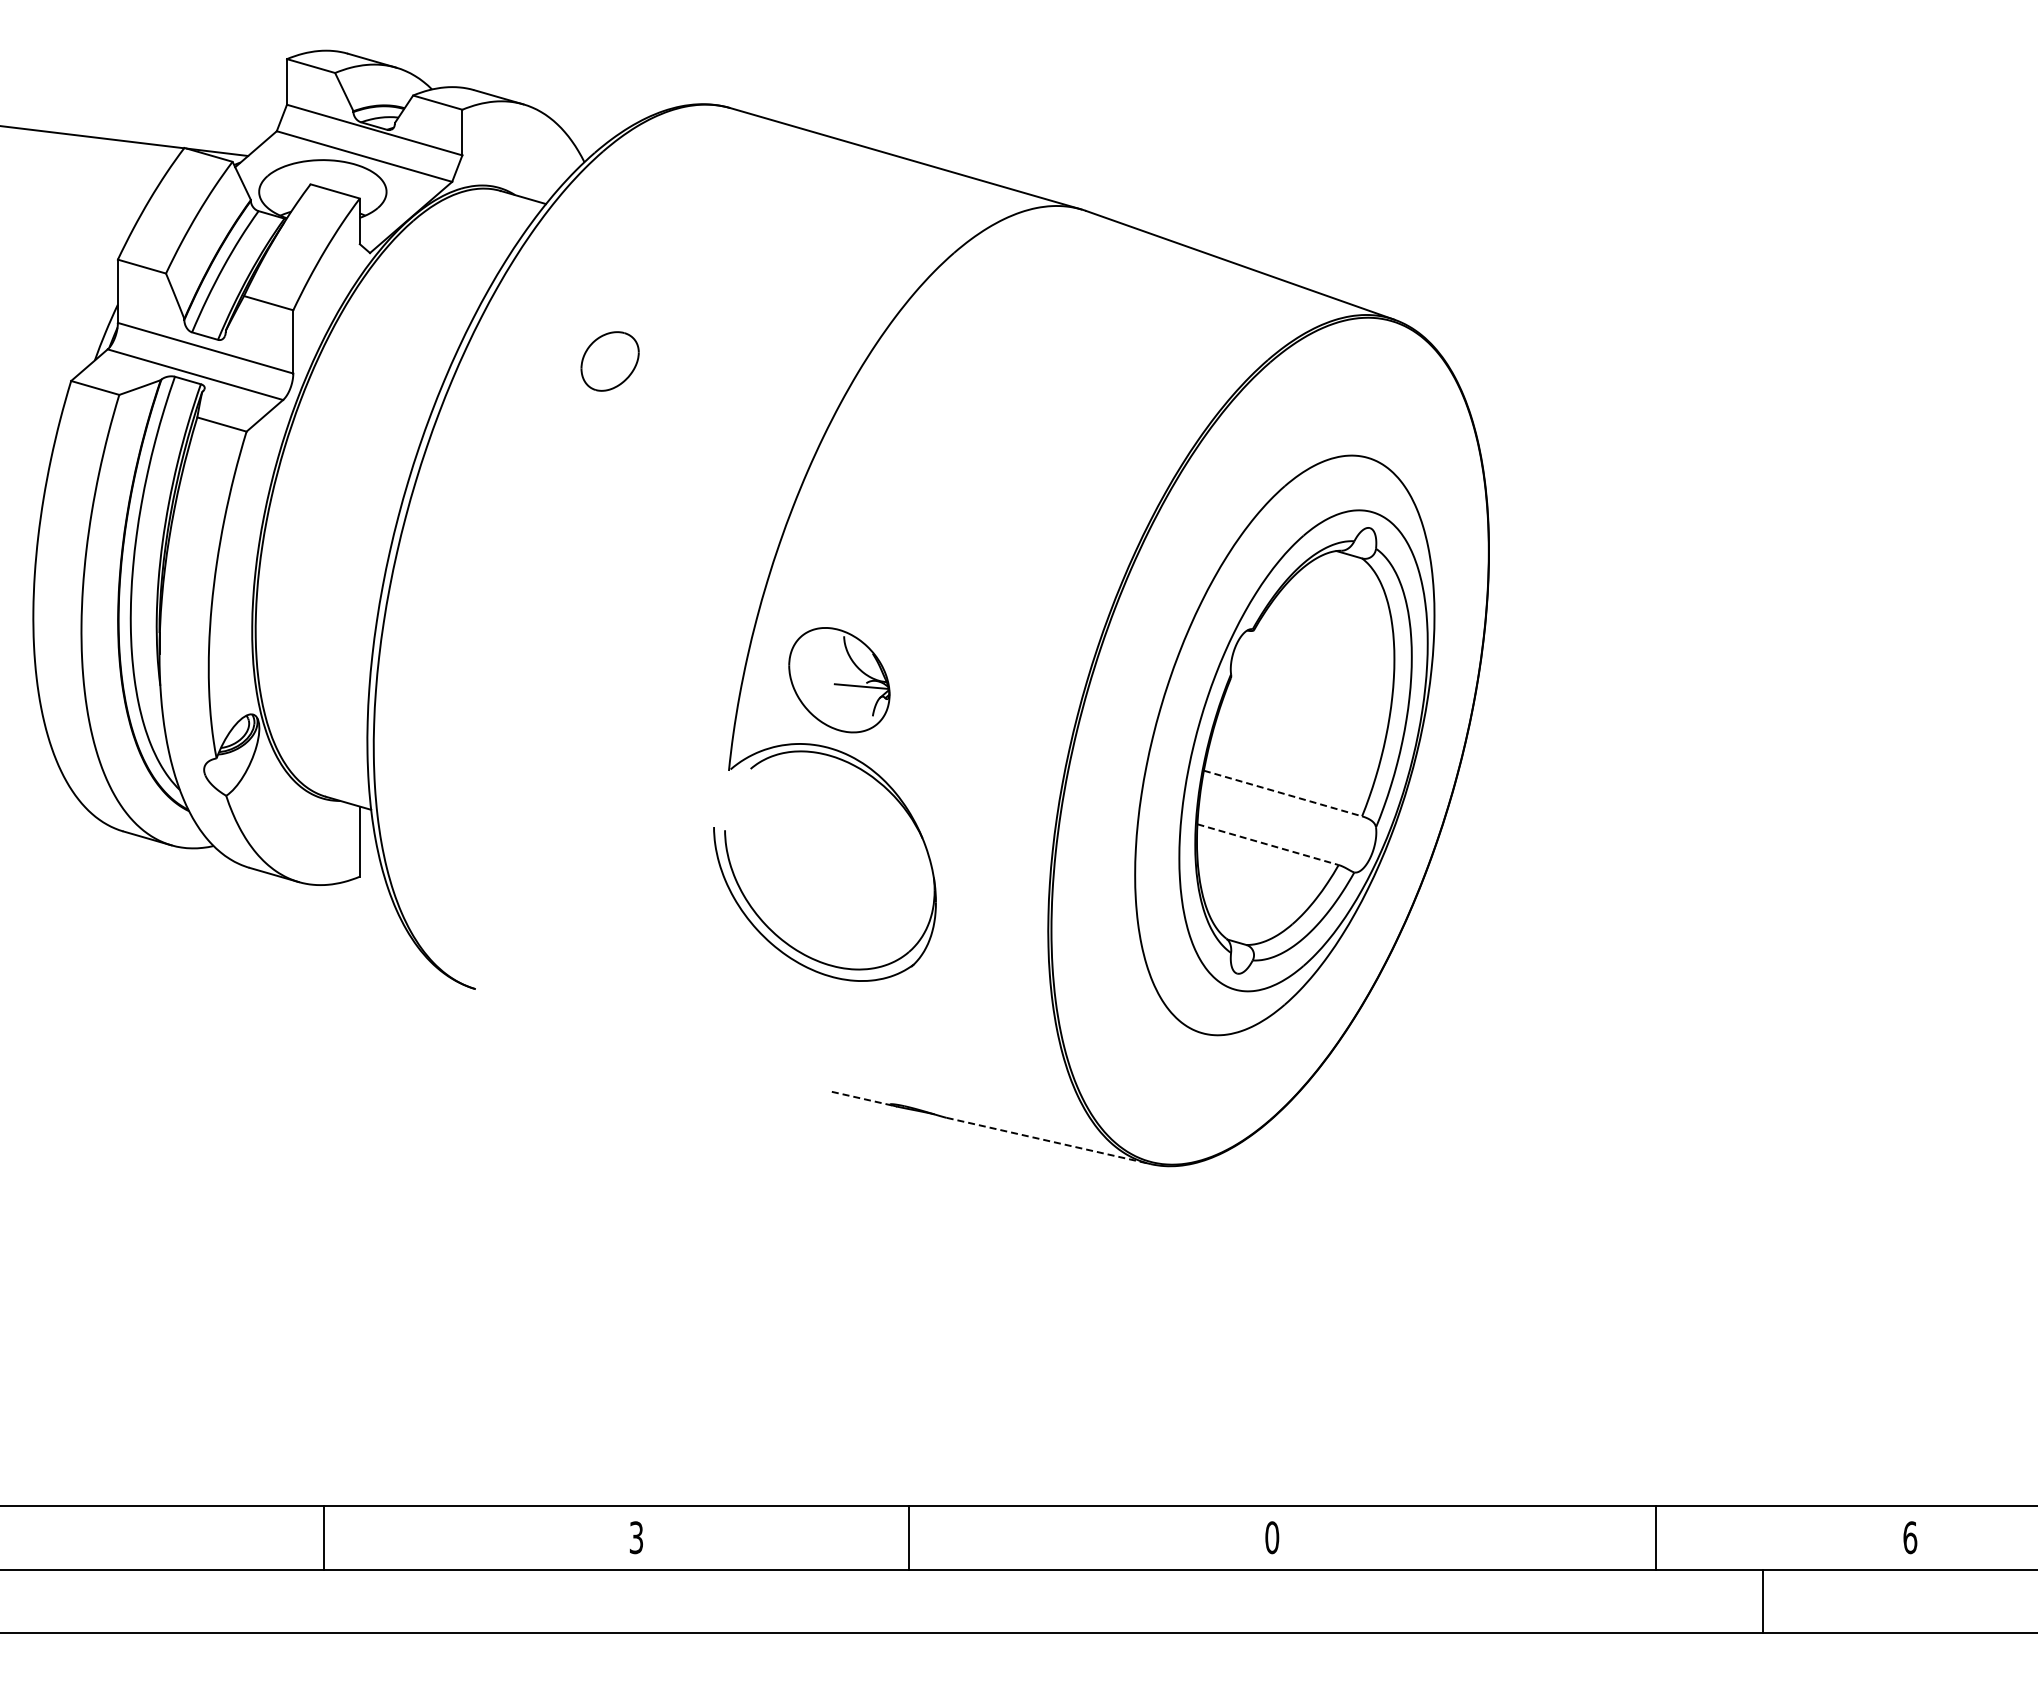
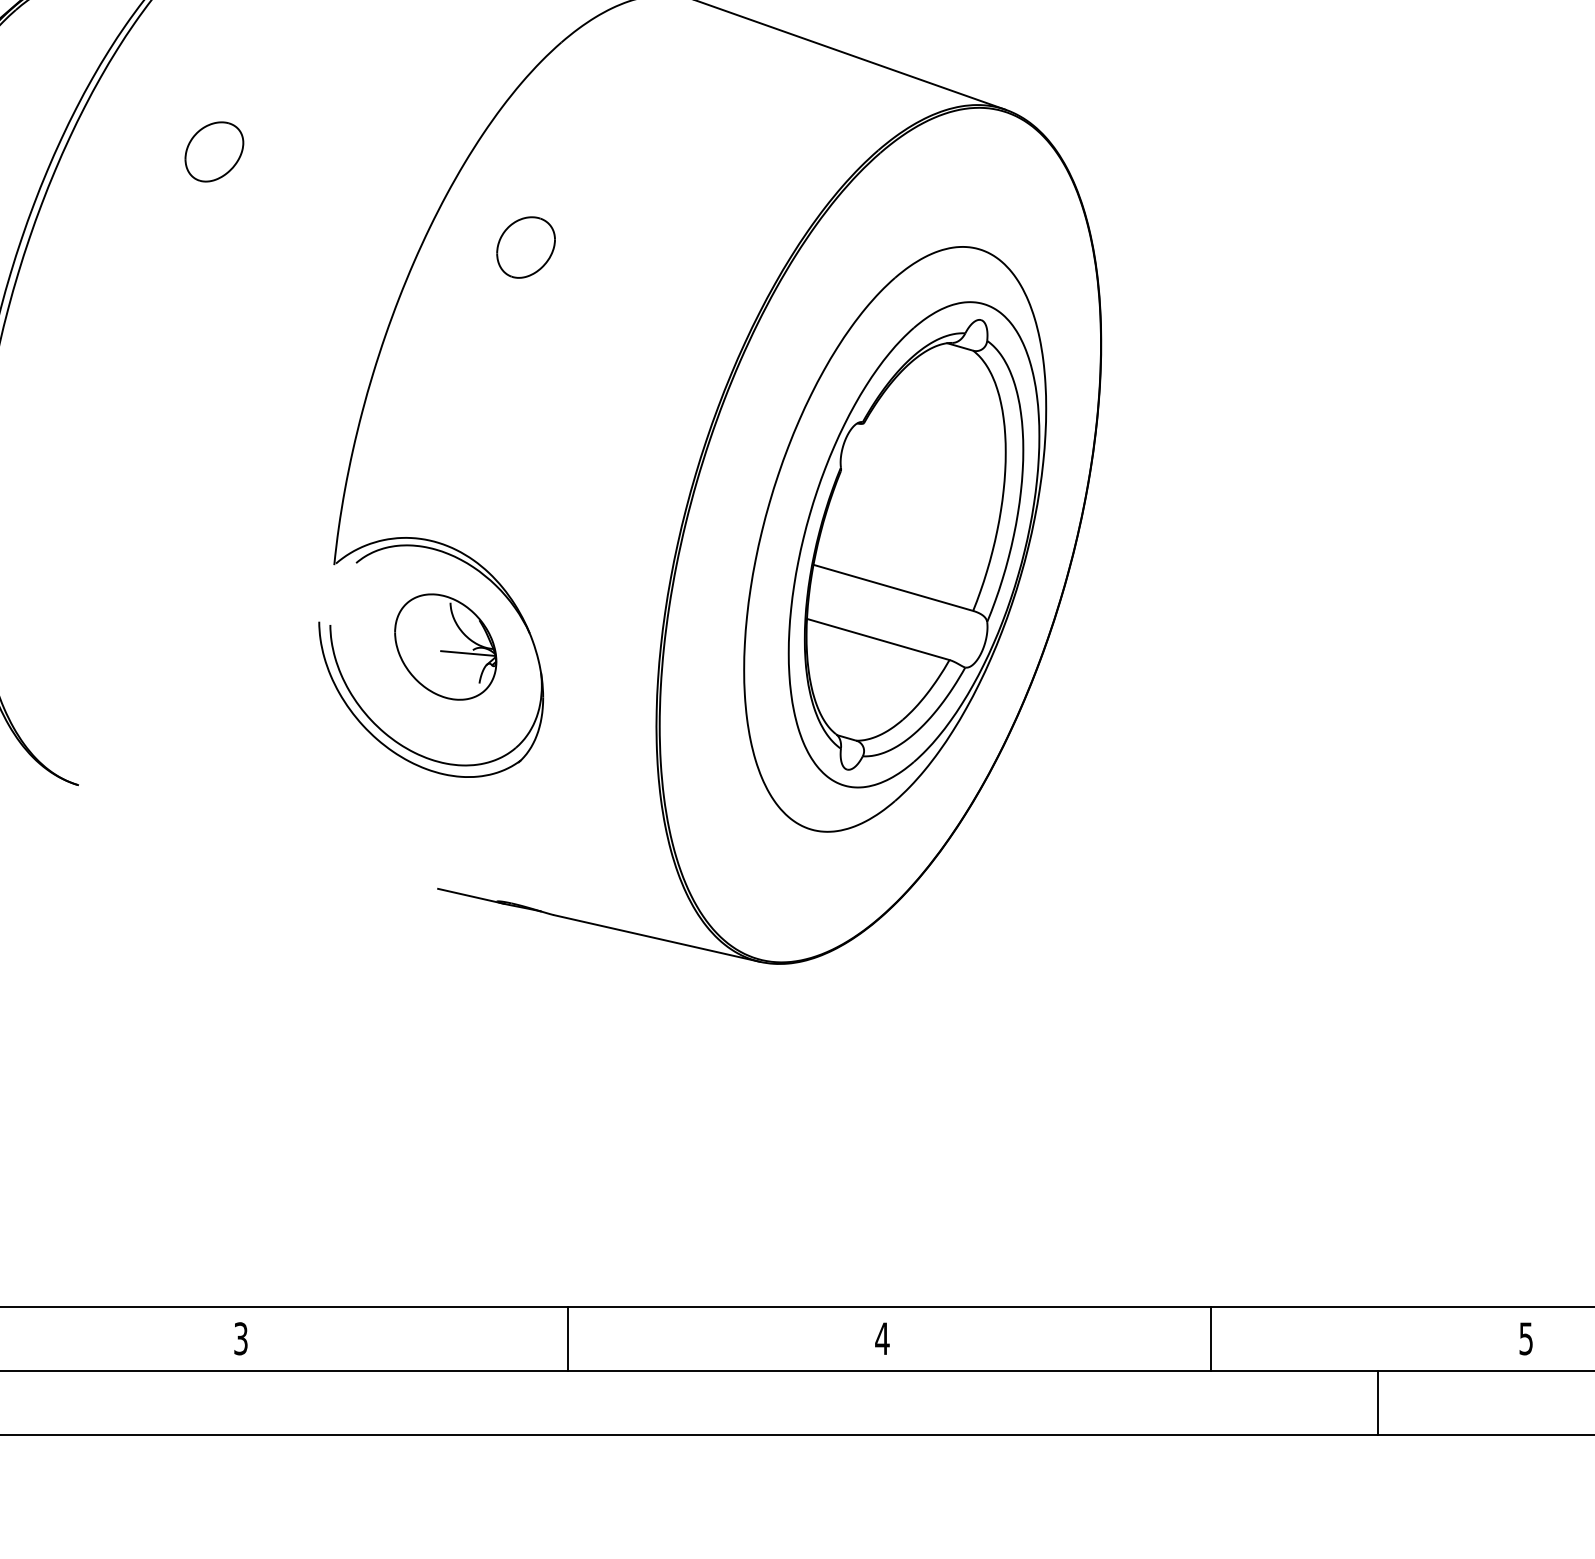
part: (918, 456) -> (525, 247), added
part: (839, 680) -> (445, 647), moved
line: (1283, 793) -> (893, 587), dashed -> solid
line: (1268, 844) -> (878, 639), dashed -> solid
line: (864, 1099) -> (471, 896), dashed -> solid
line: (1048, 1141) -> (656, 938), dashed -> solid
line: (908, 1537) -> (567, 1338), moved
text: (1271, 1537) -> (881, 1338), 0 -> 4
line: (1655, 1537) -> (1210, 1338), moved
text: (1910, 1537) -> (1526, 1338), 6 -> 5

